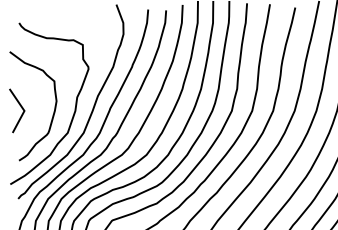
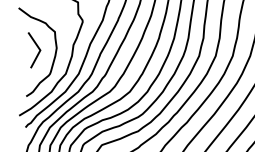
line: (21, 108) -> (37, 48), moved

